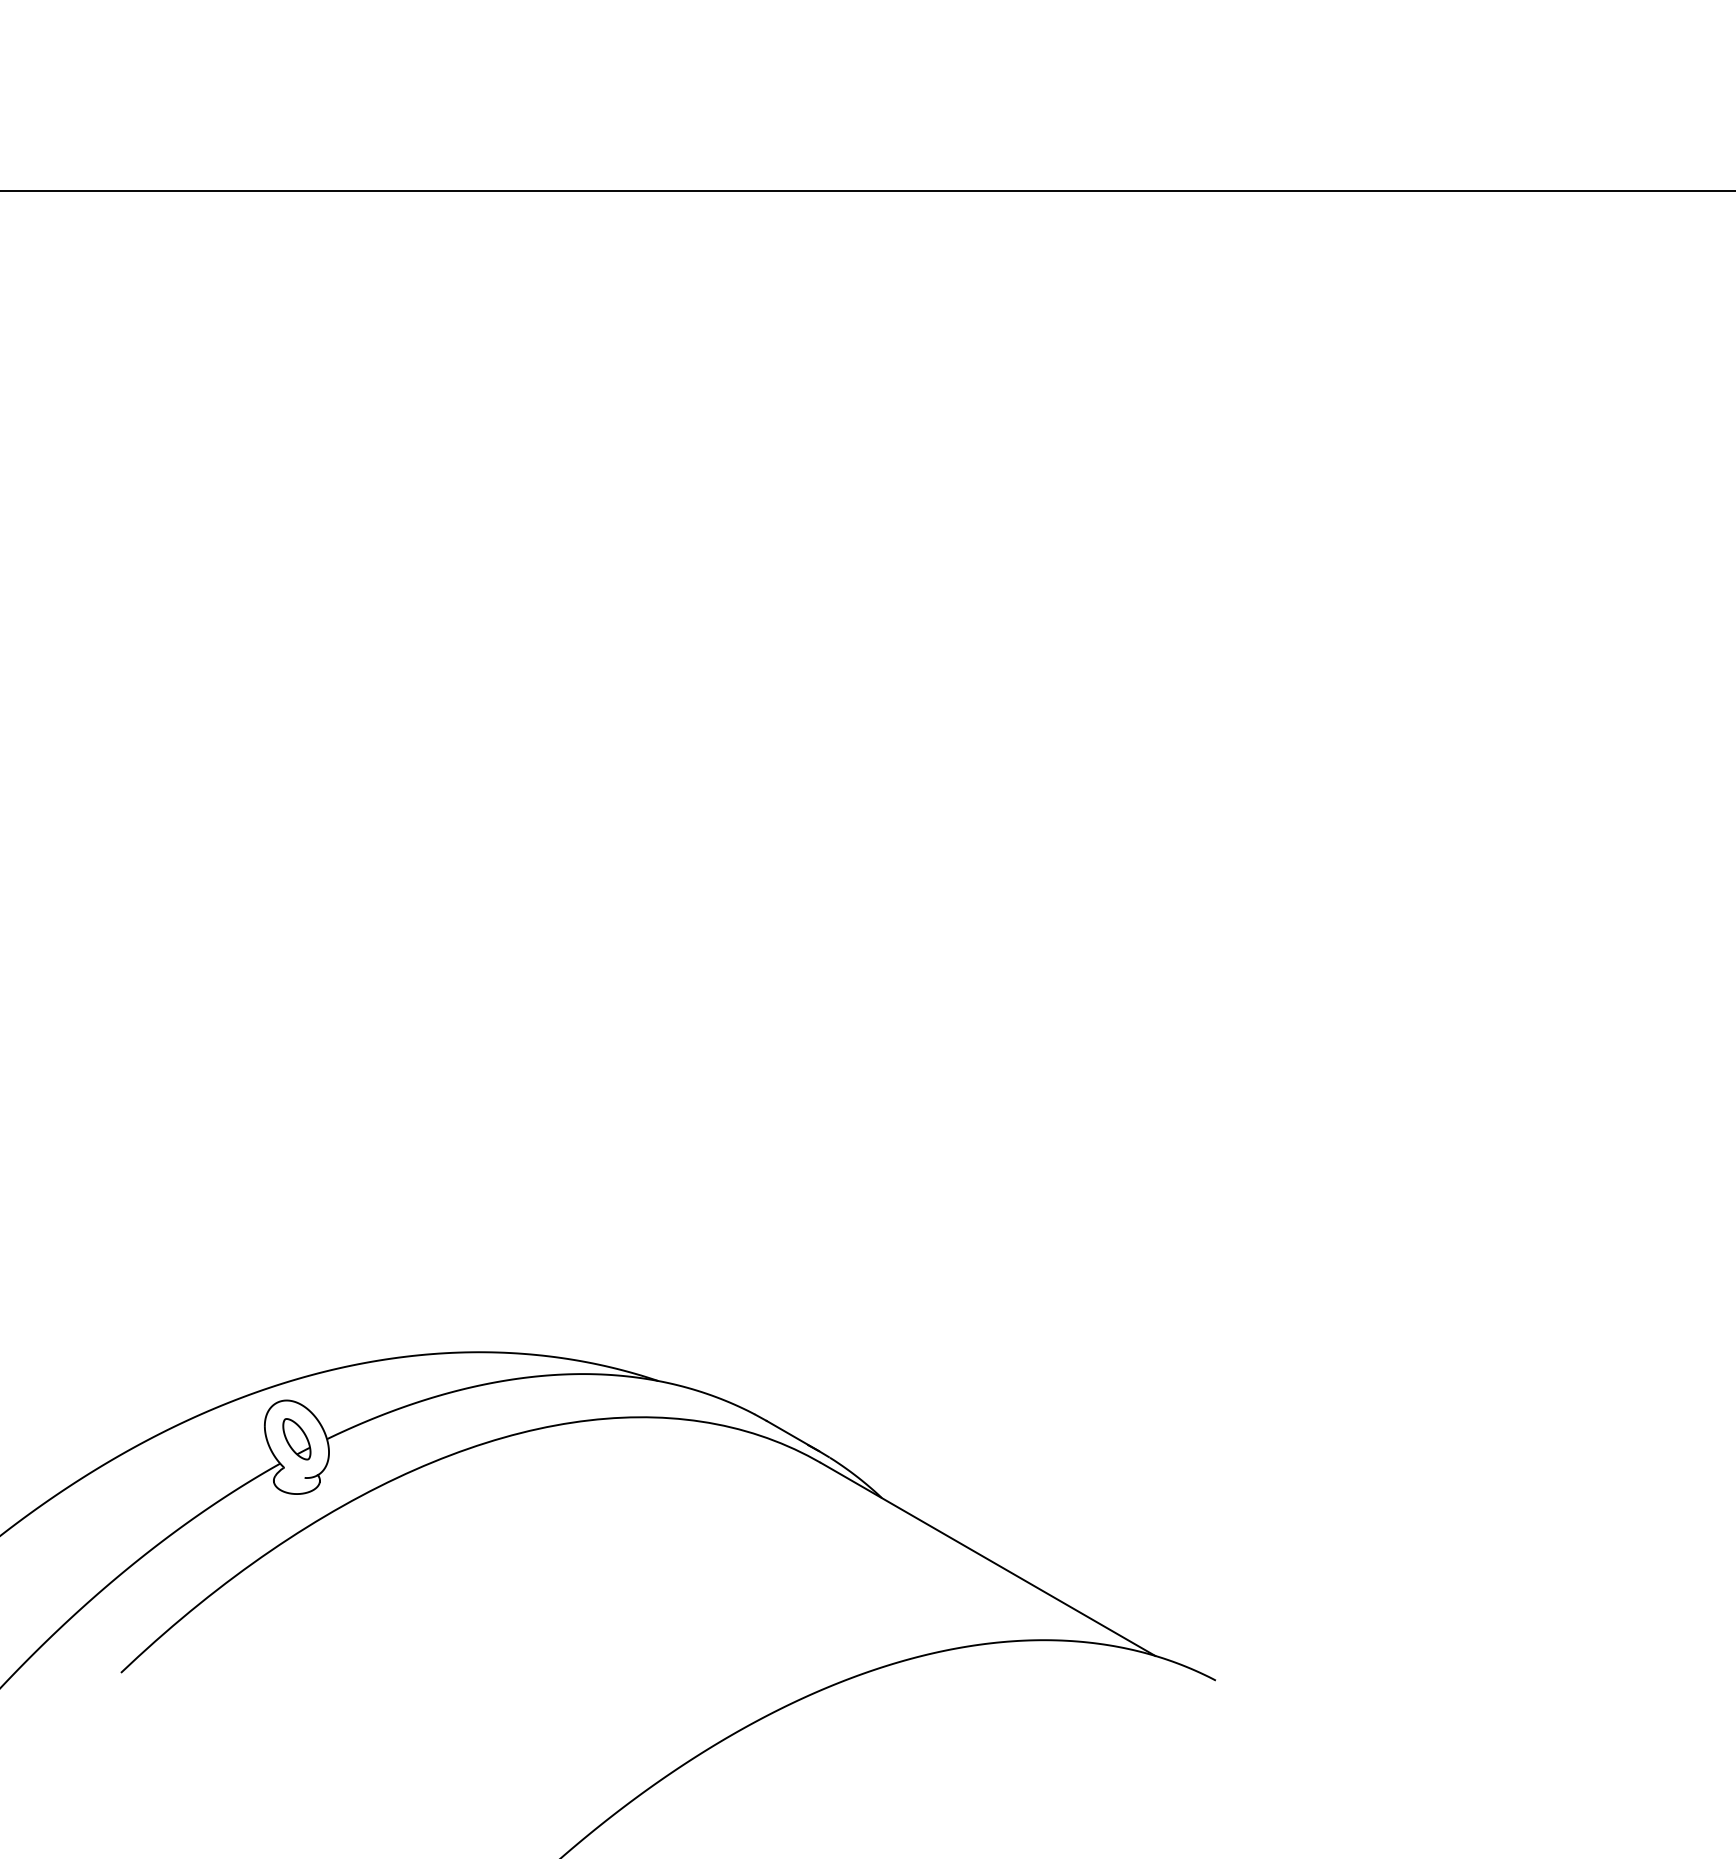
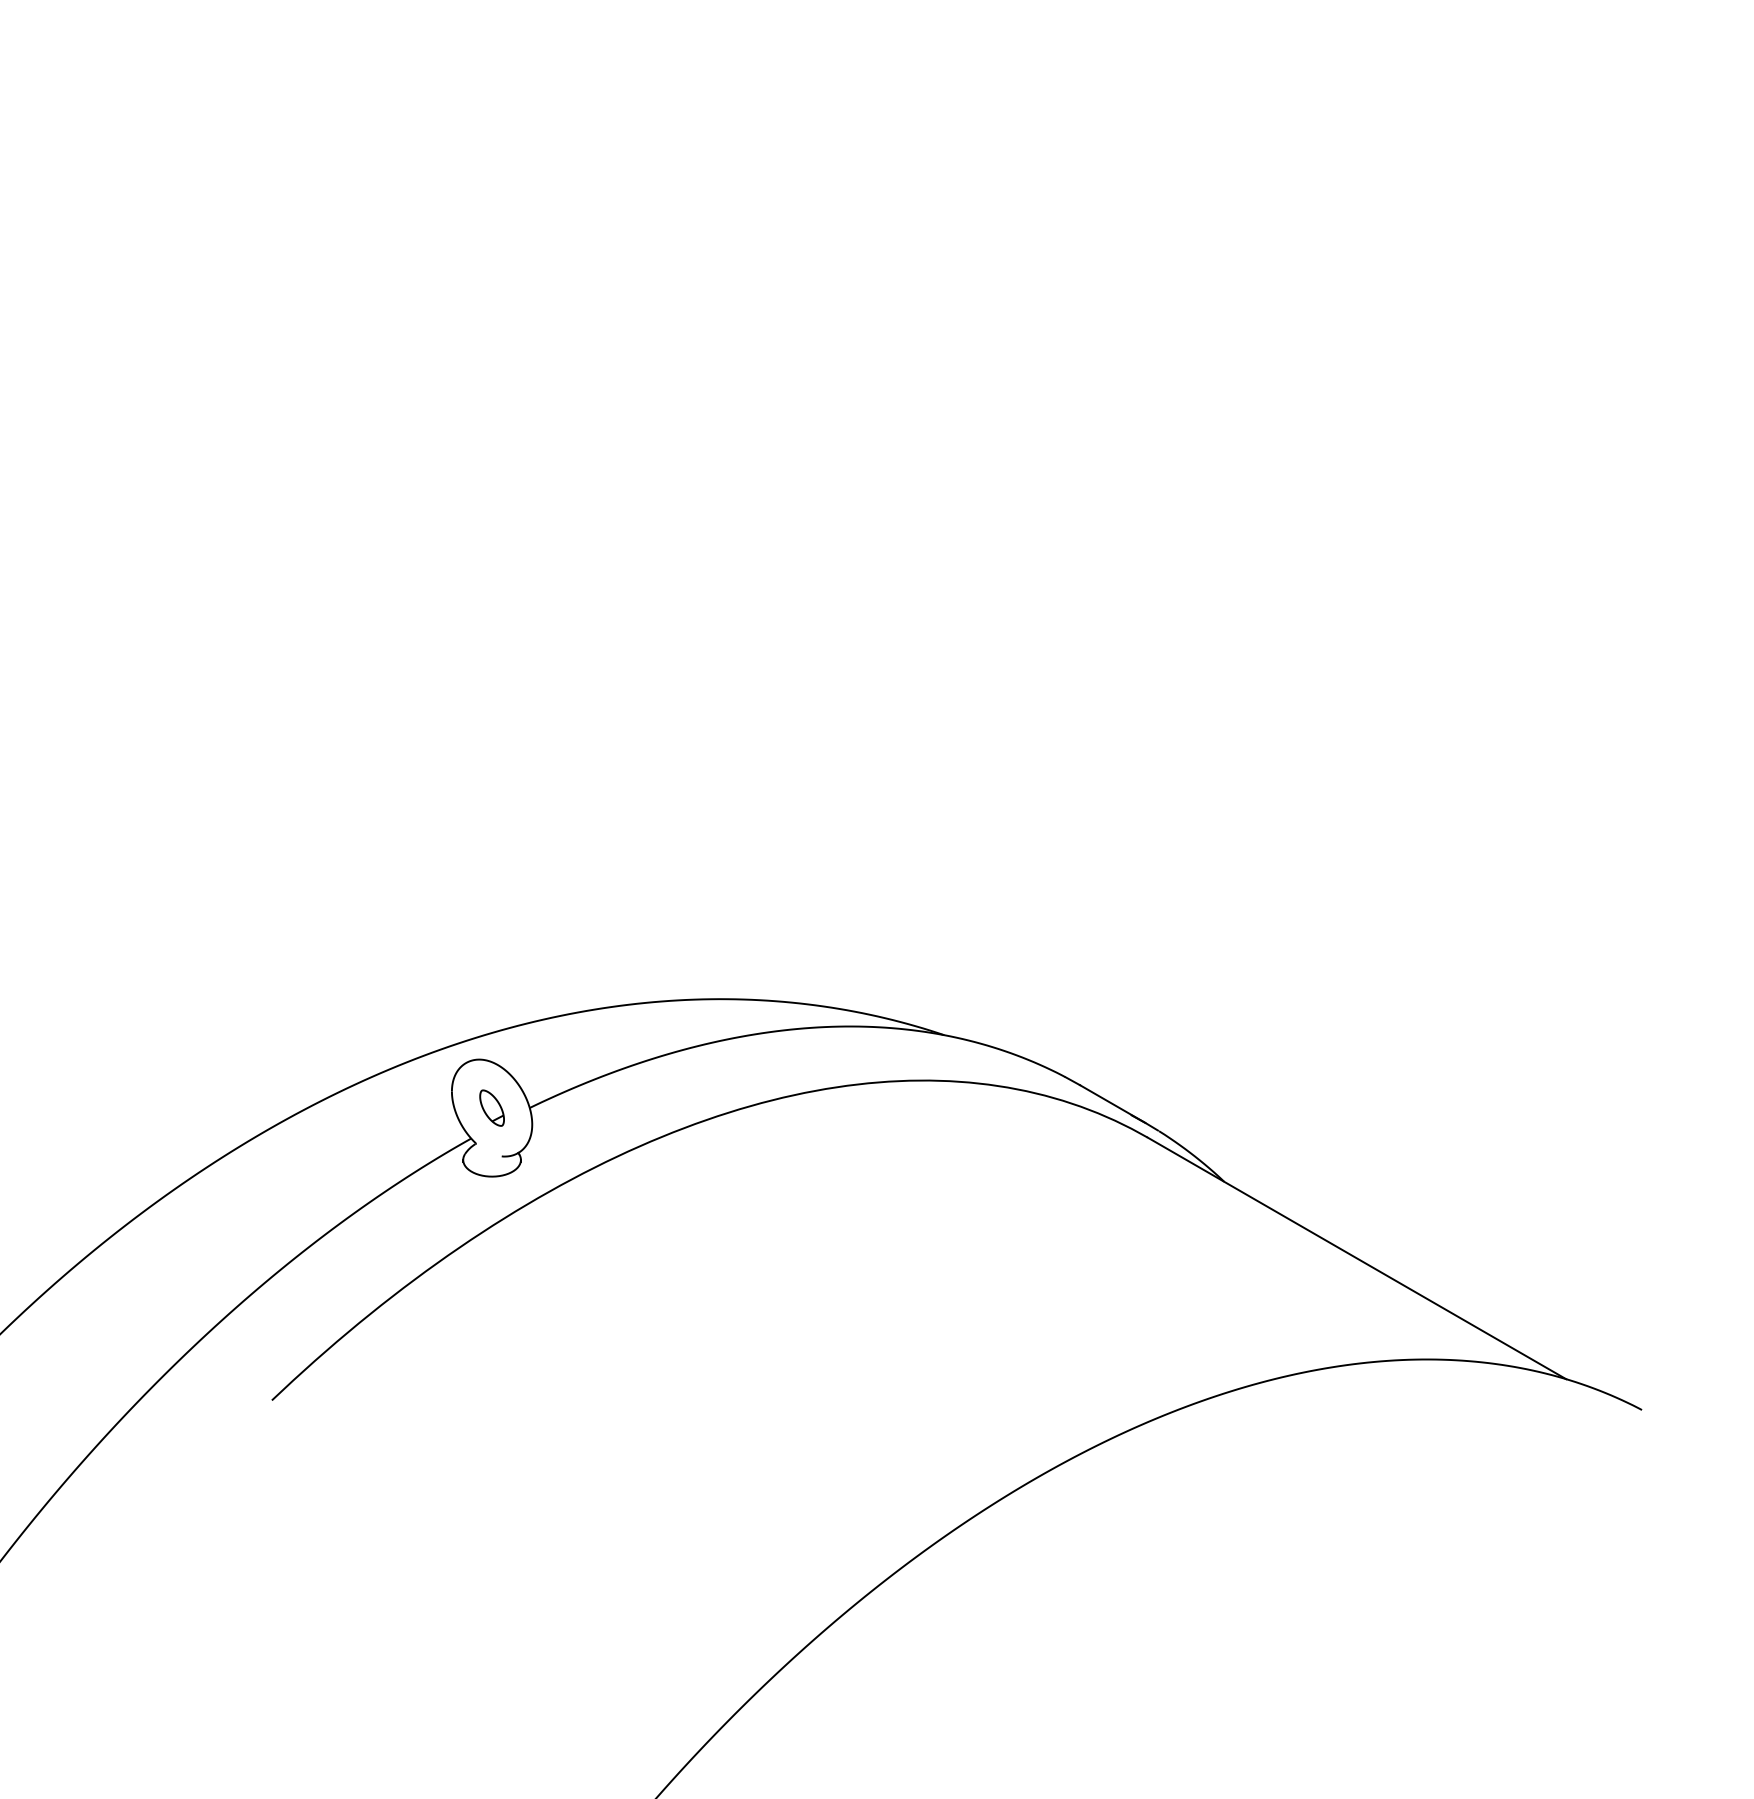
part: (296, 1439) -> (491, 1108), size x0.7

